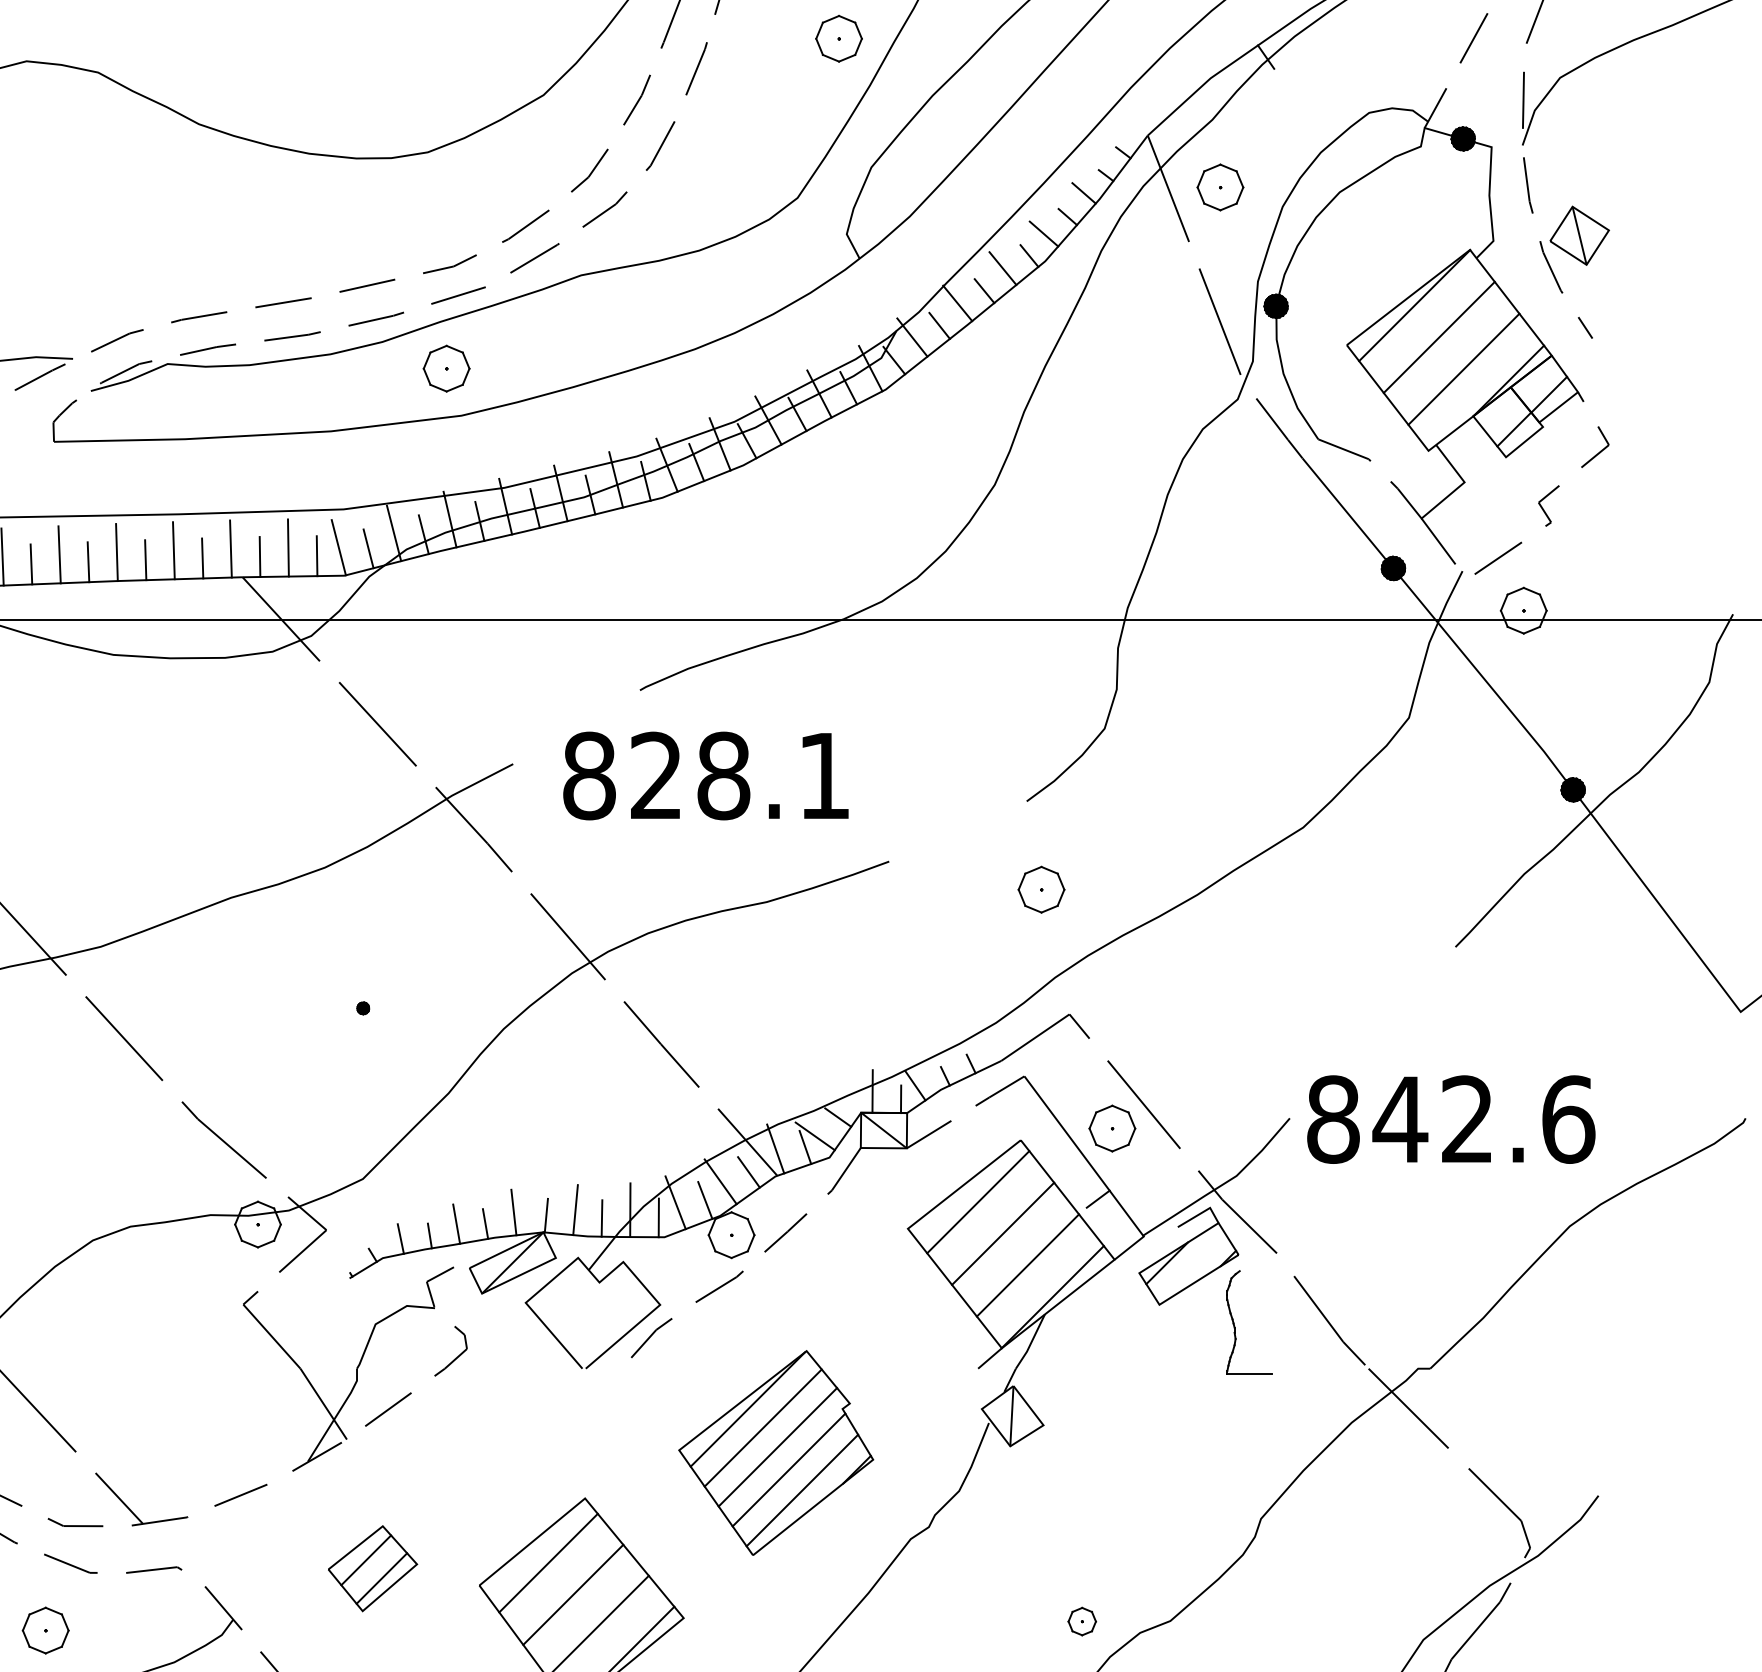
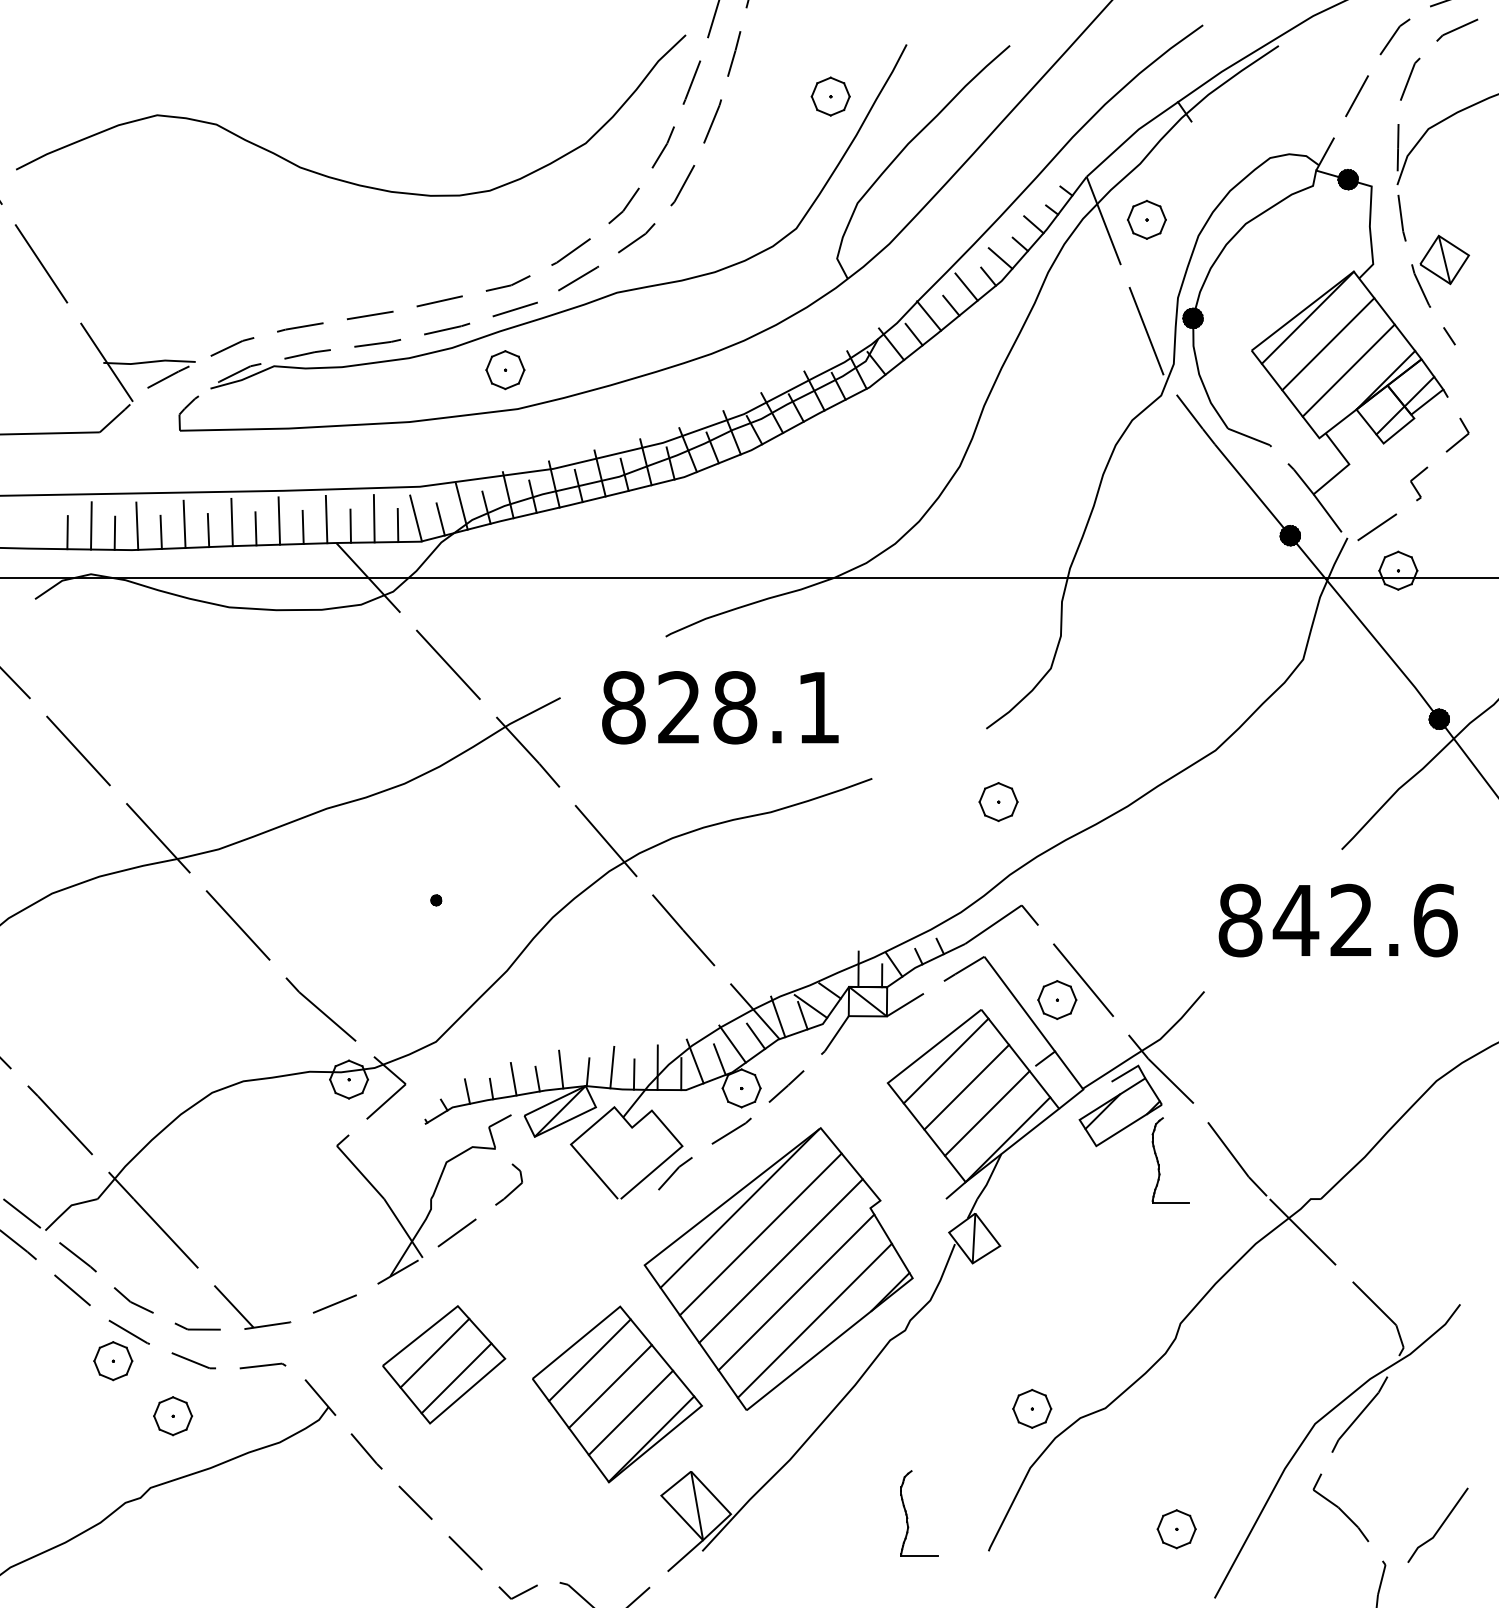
text: (1450, 1119) -> (1337, 920), moved
part: (776, 1452) -> (778, 1268), size x1.67
part: (373, 1568) -> (444, 1364), size x1.67
part: (1082, 1621) -> (1032, 1408), size x1.67

